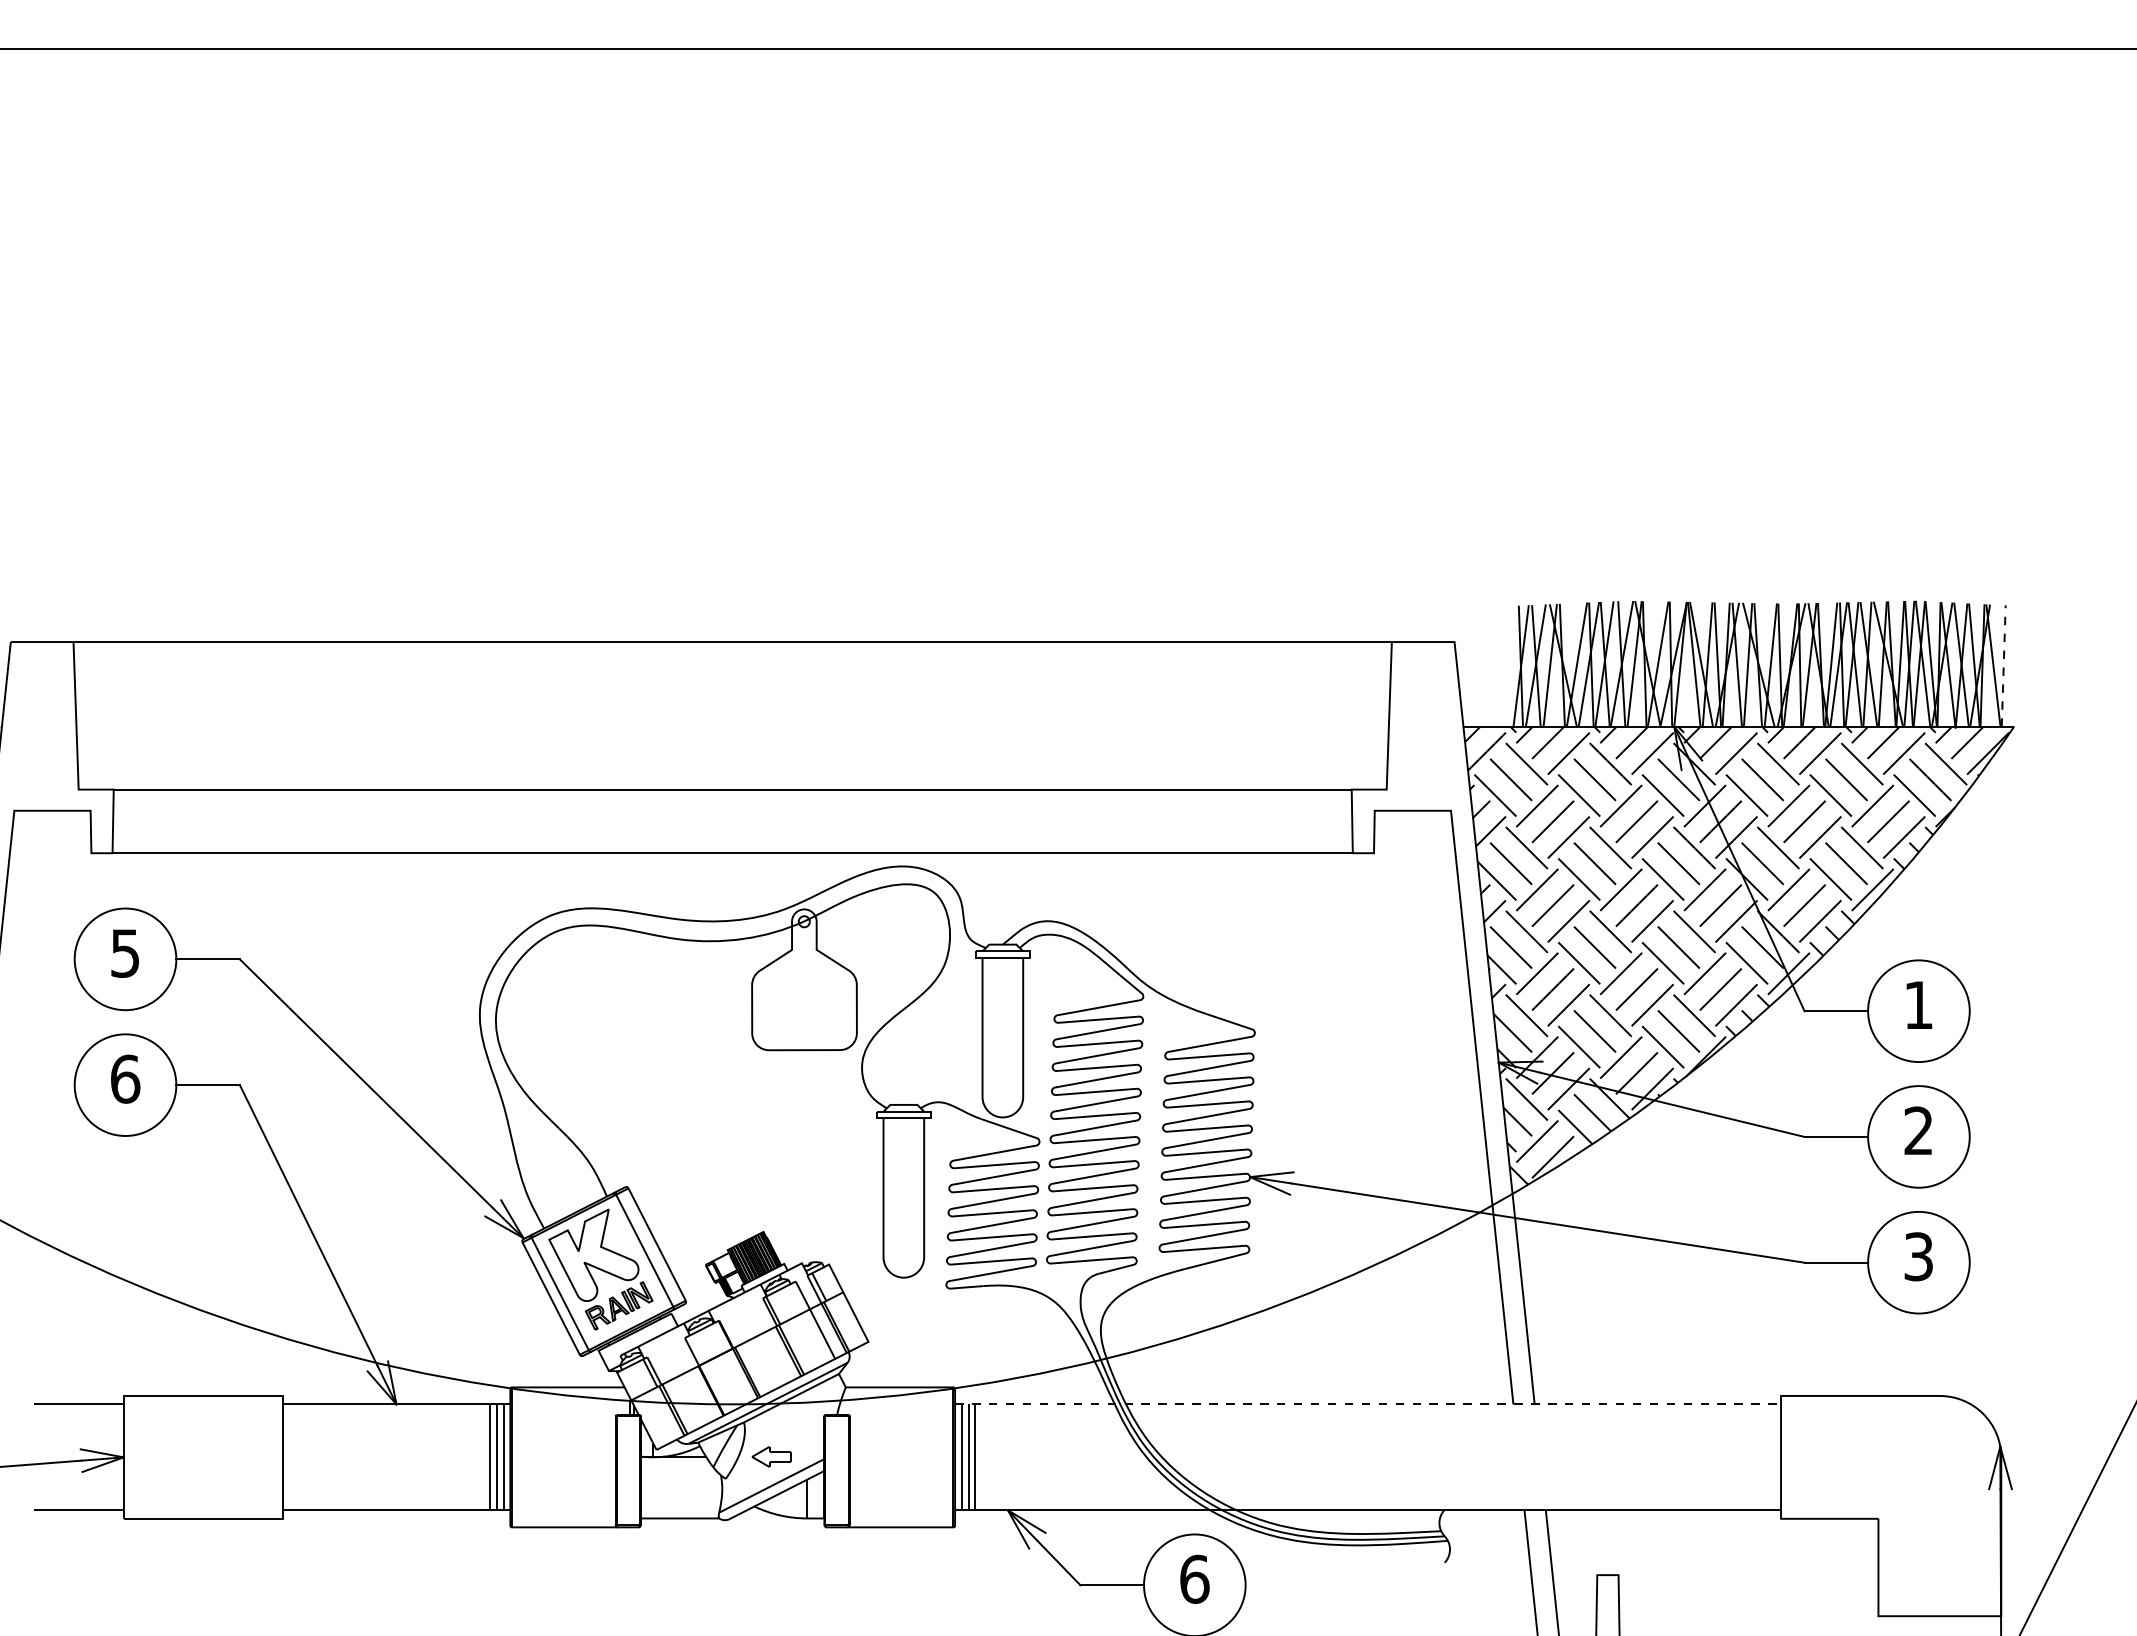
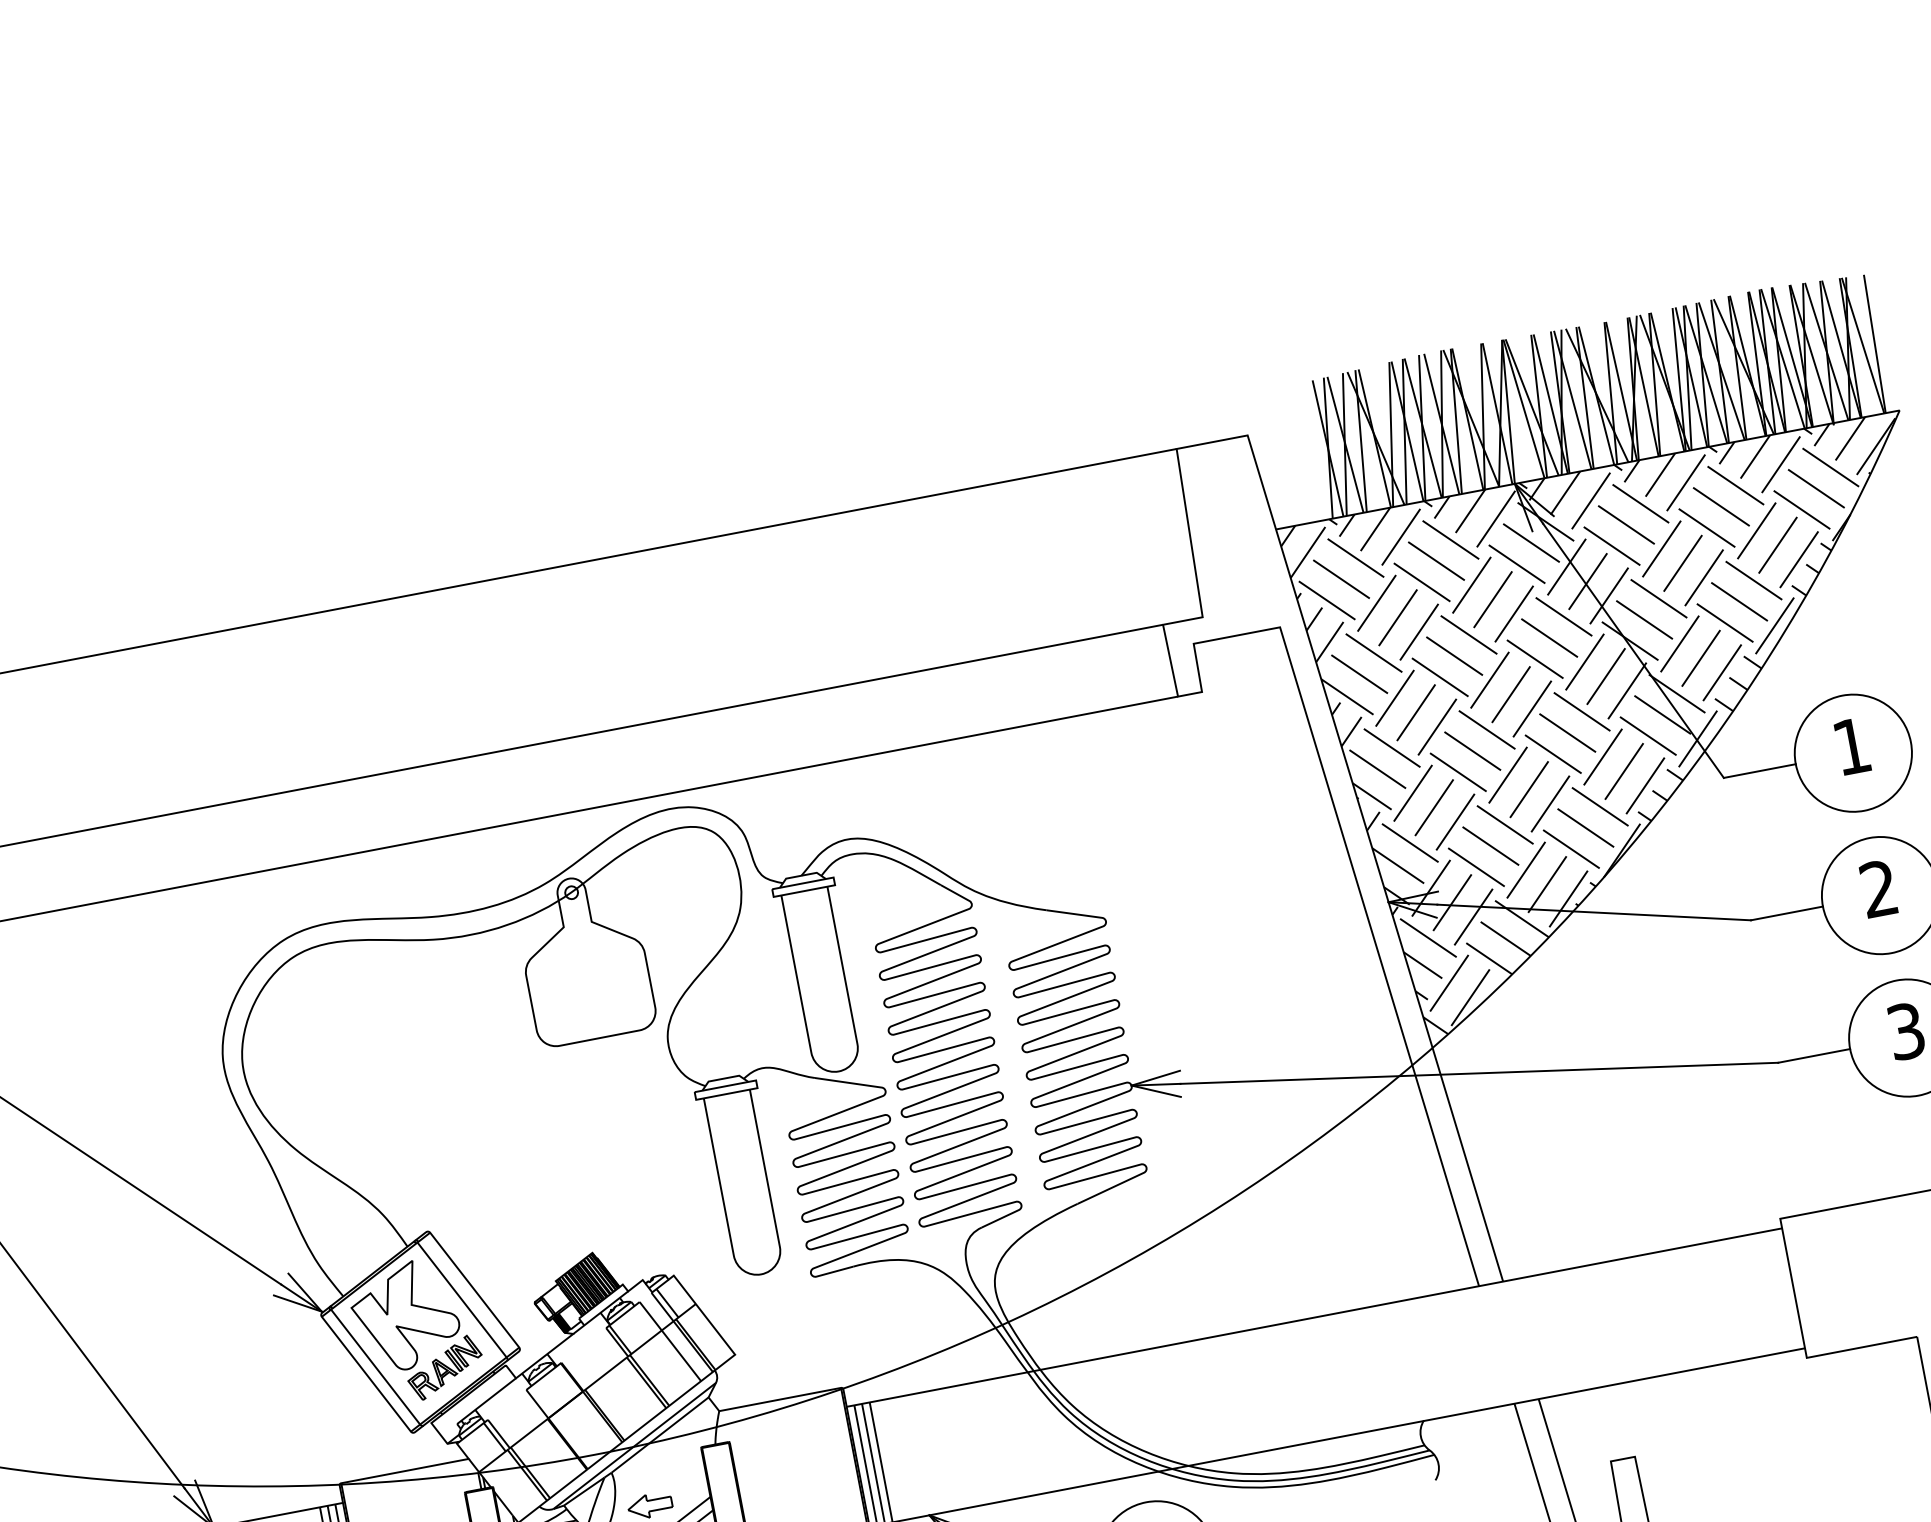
line: (2003, 666) -> (1874, 344), dashed -> solid
line: (1368, 1404) -> (1314, 1317), dashed -> solid

